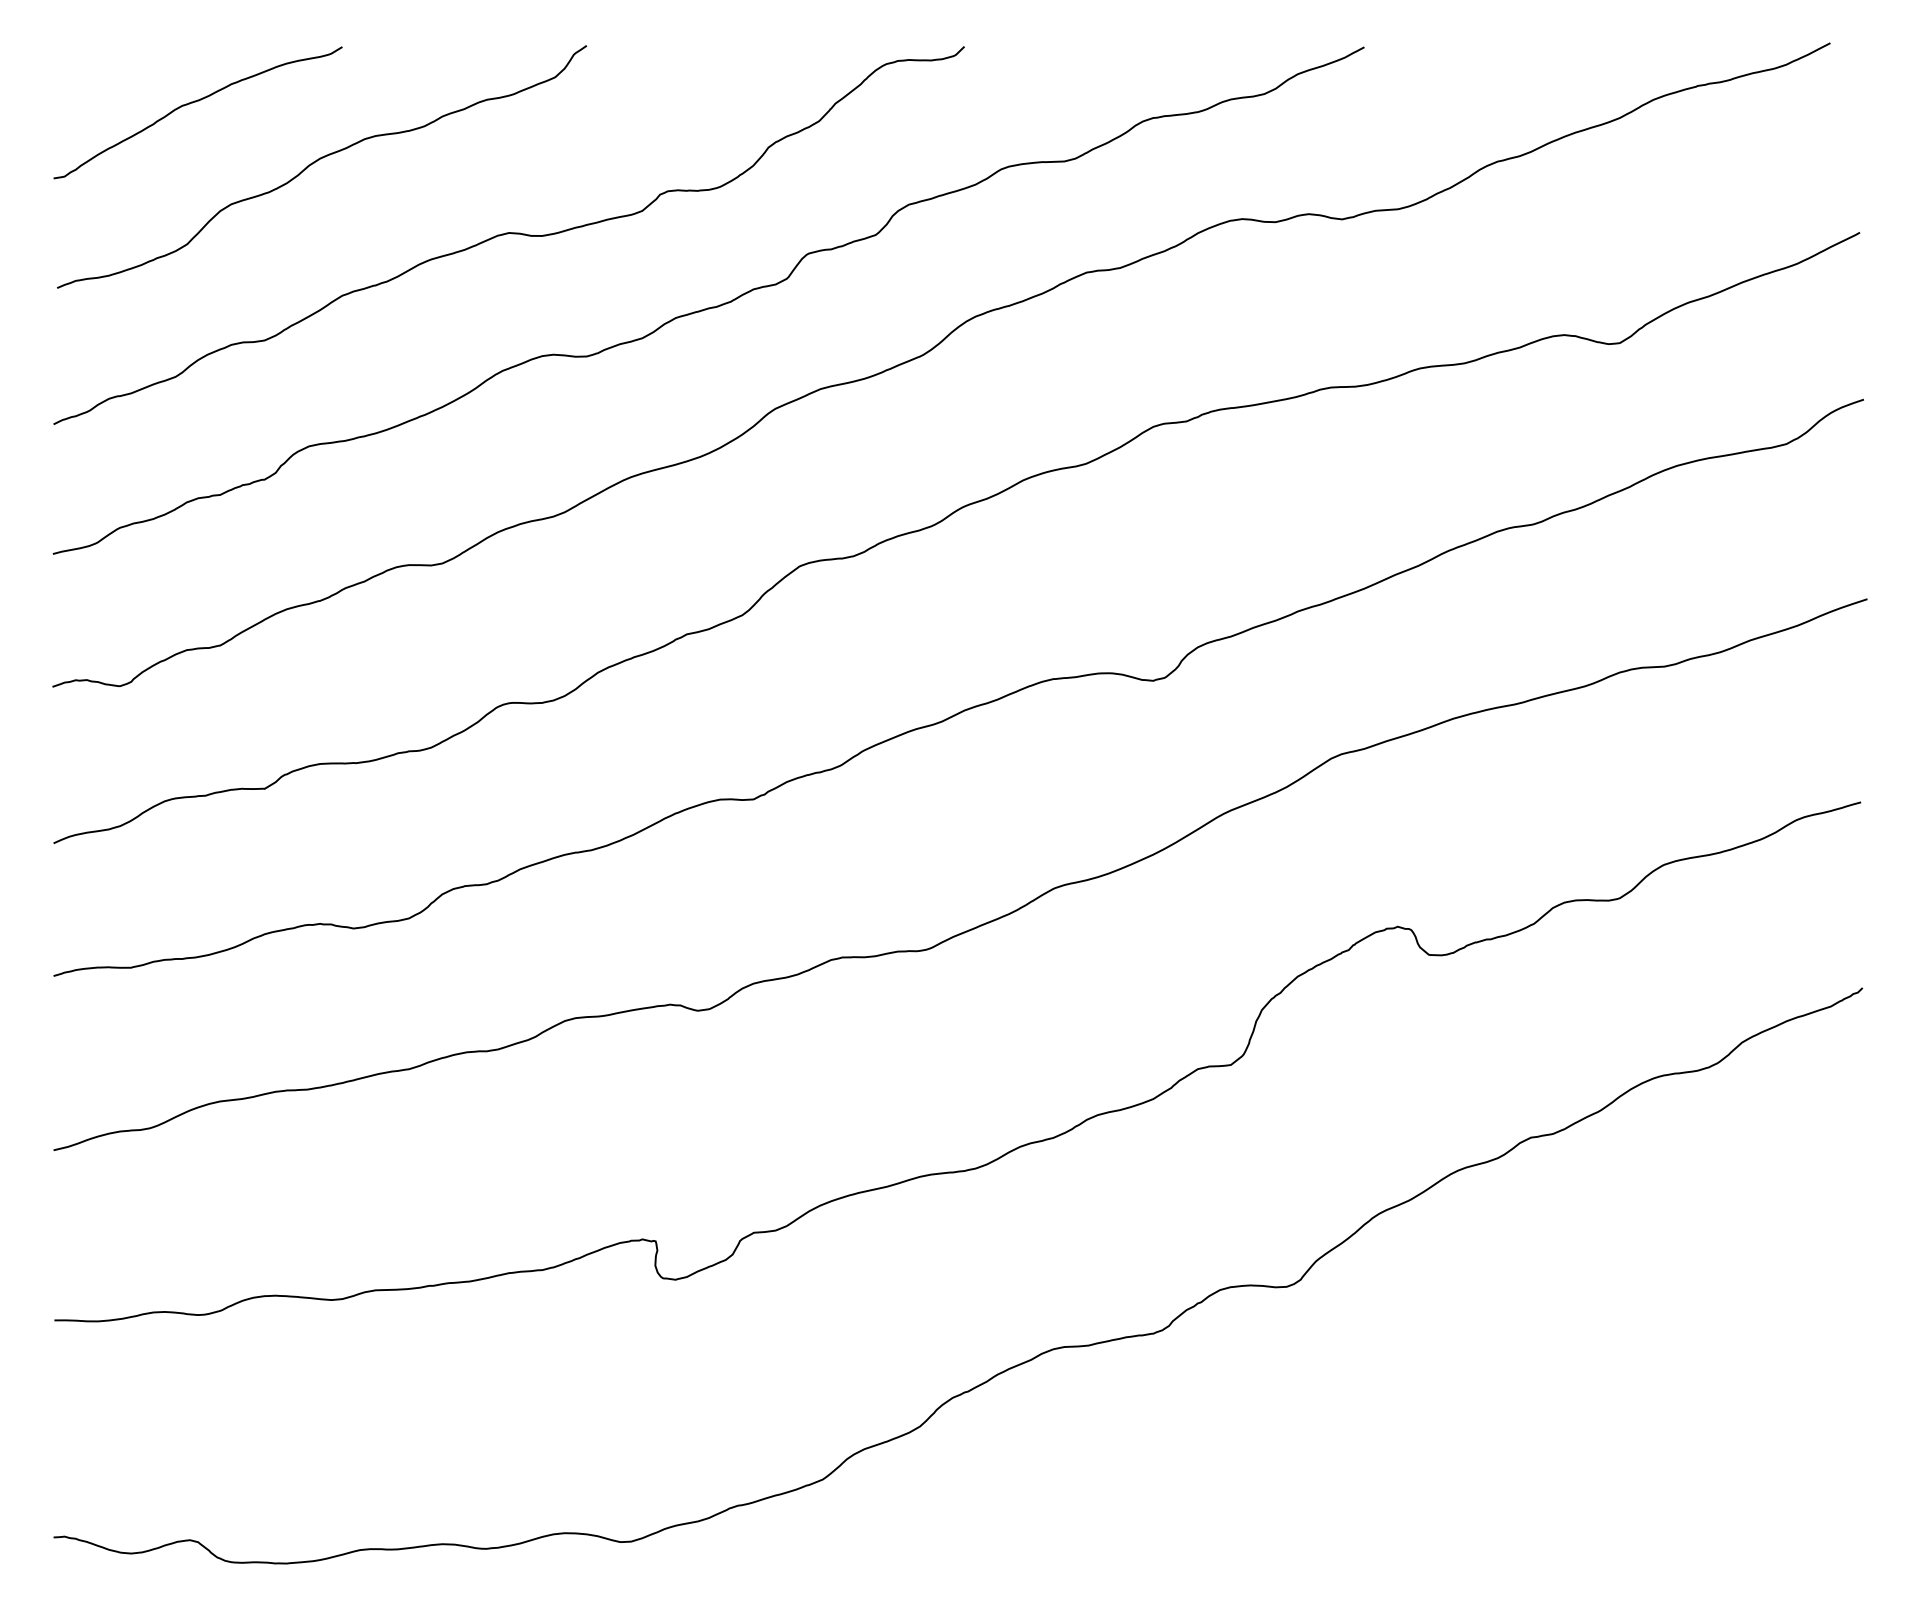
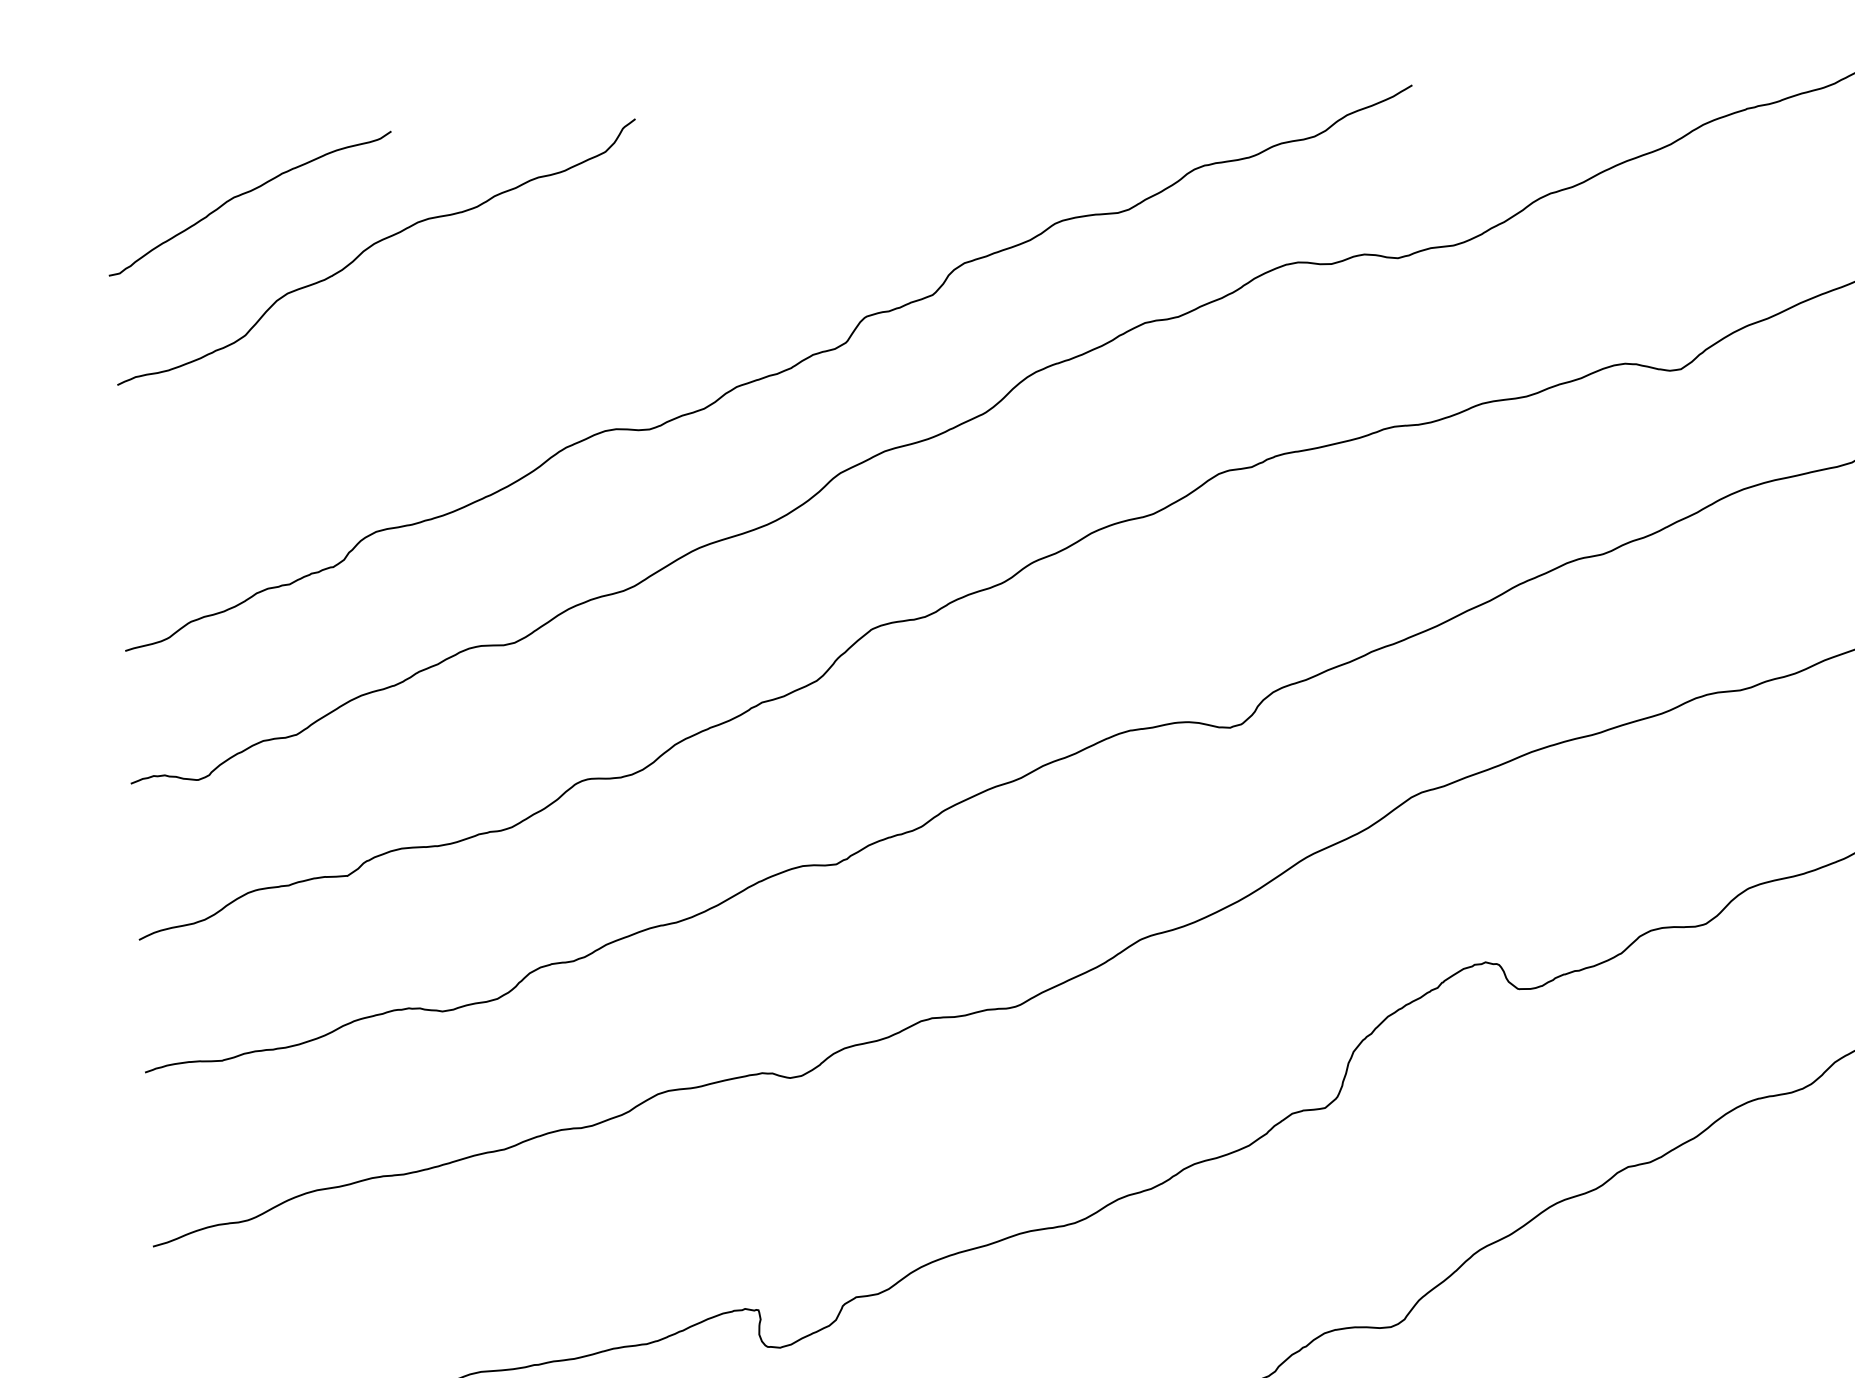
curve: (507, 234) -> (564, 311), removed

